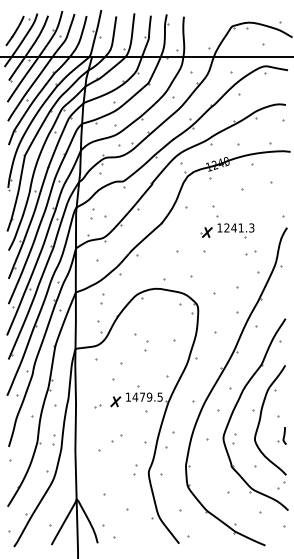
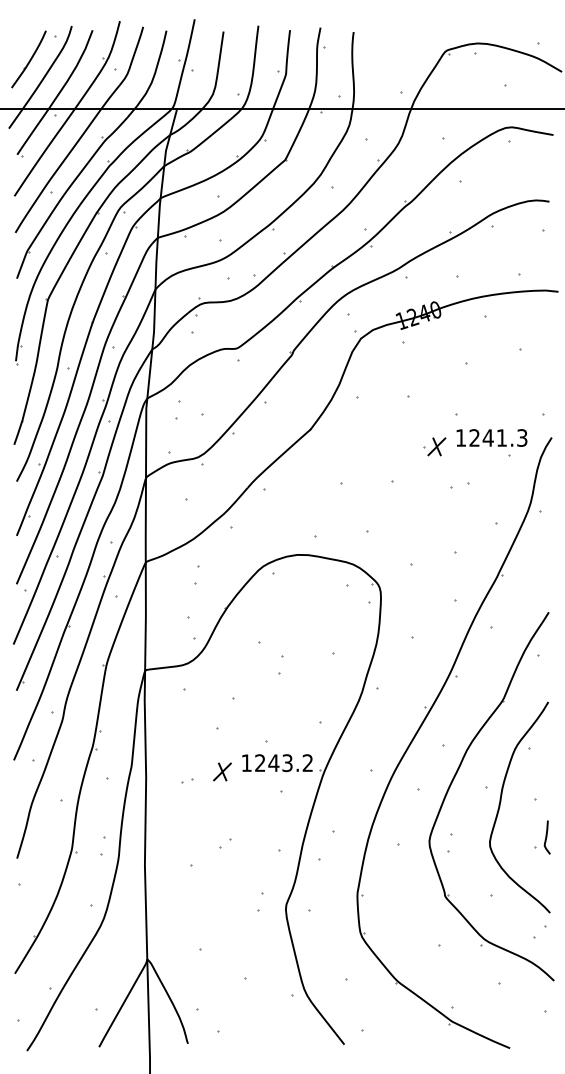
part: (227, 226) -> (475, 435), moved
part: (250, 252) -> (460, 485), moved
text: (147, 396) -> (283, 761), 1479.5 -> 1243.2
part: (117, 439) -> (225, 844), size x0.62

